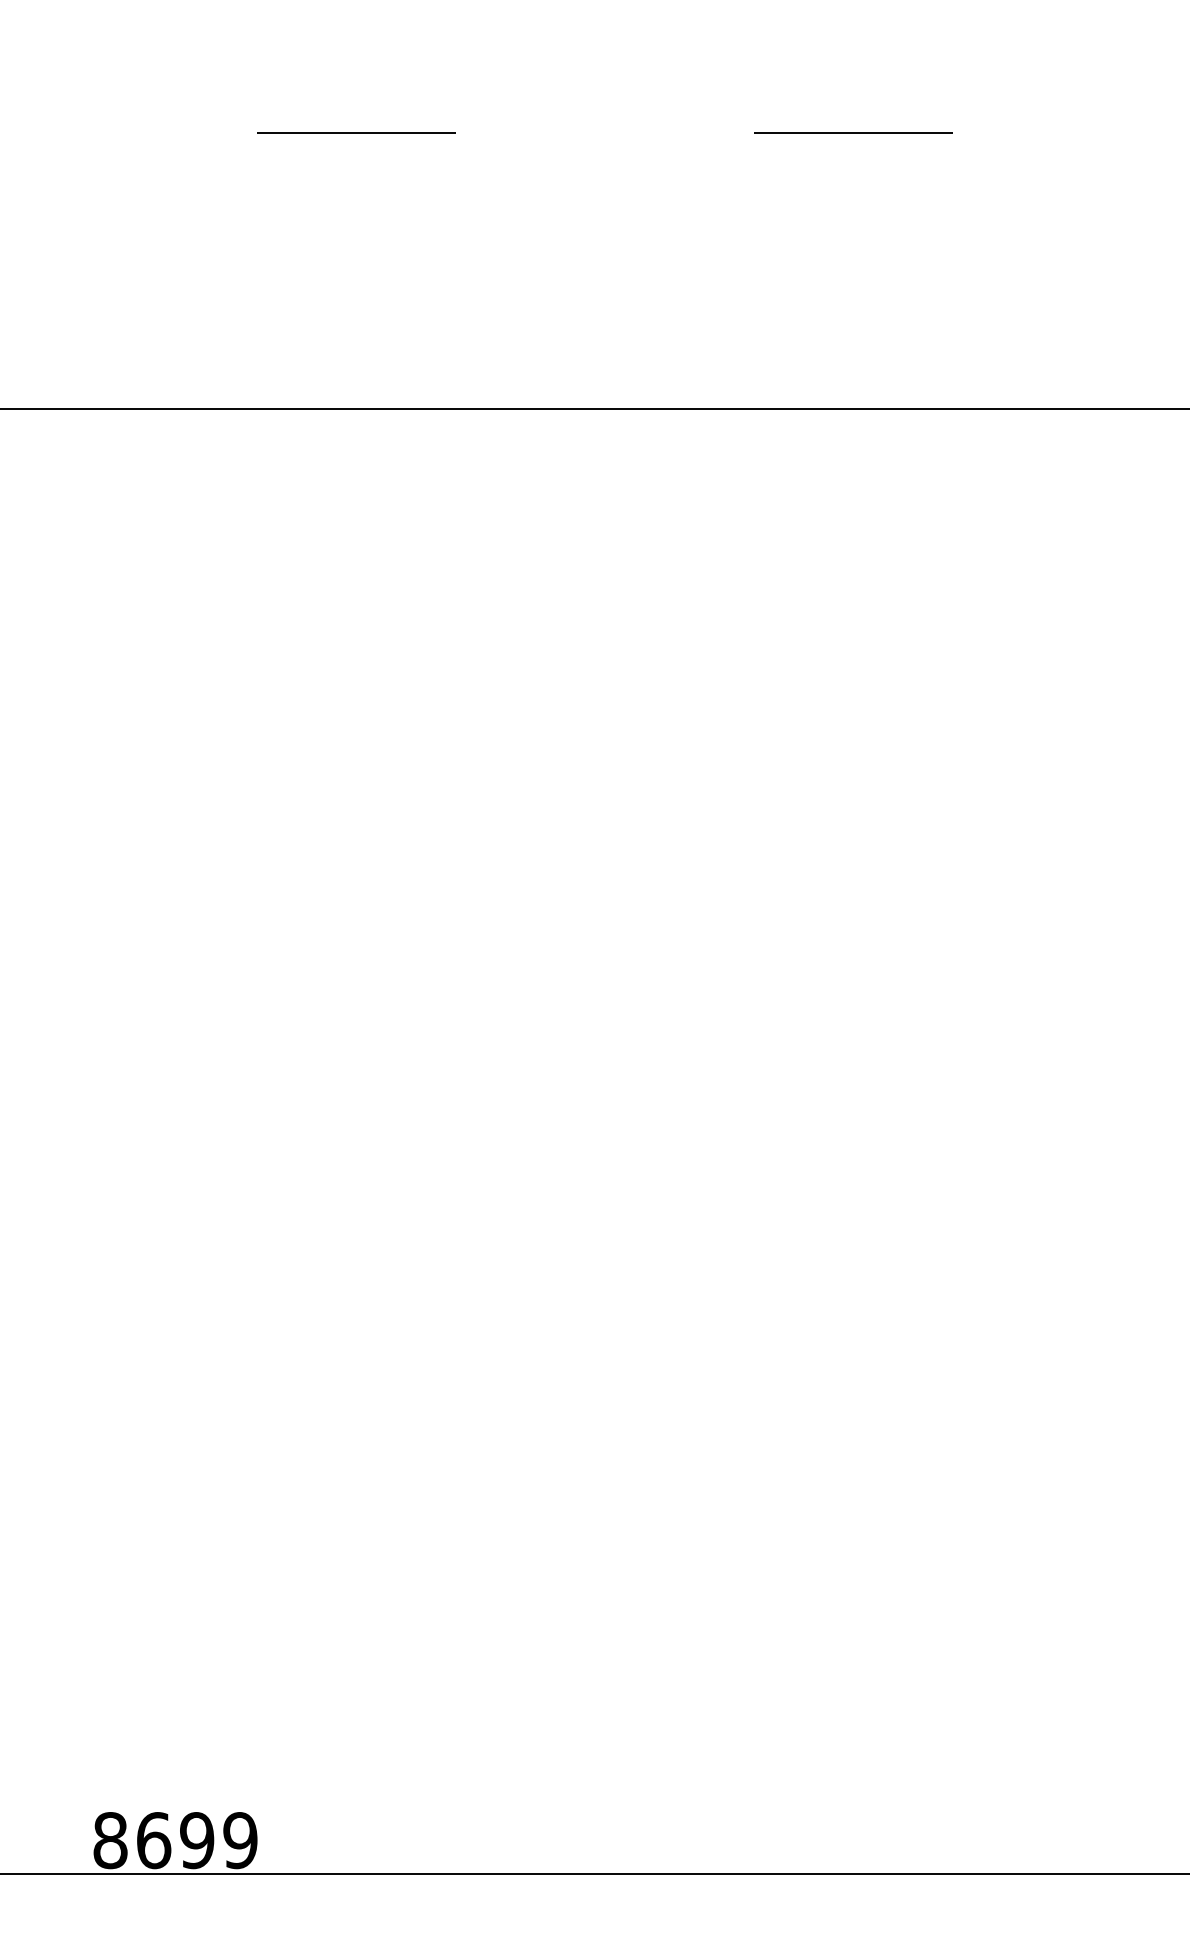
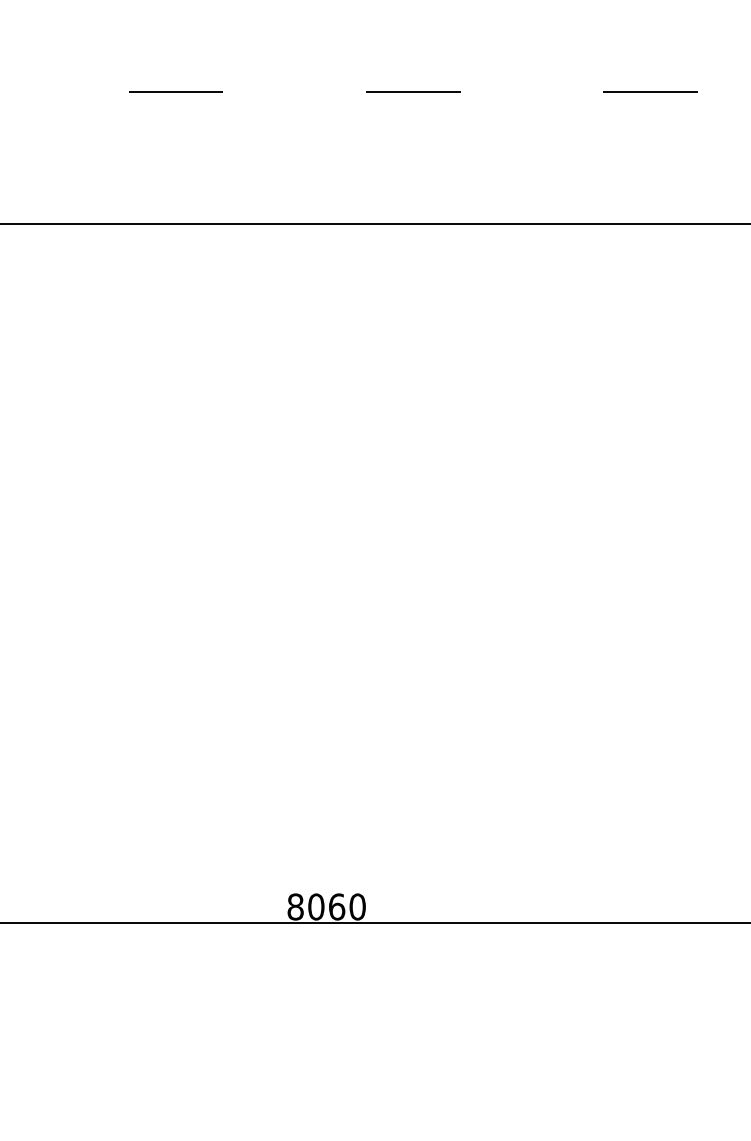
text: (196, 1839) -> (336, 906), 8699 -> 8060

